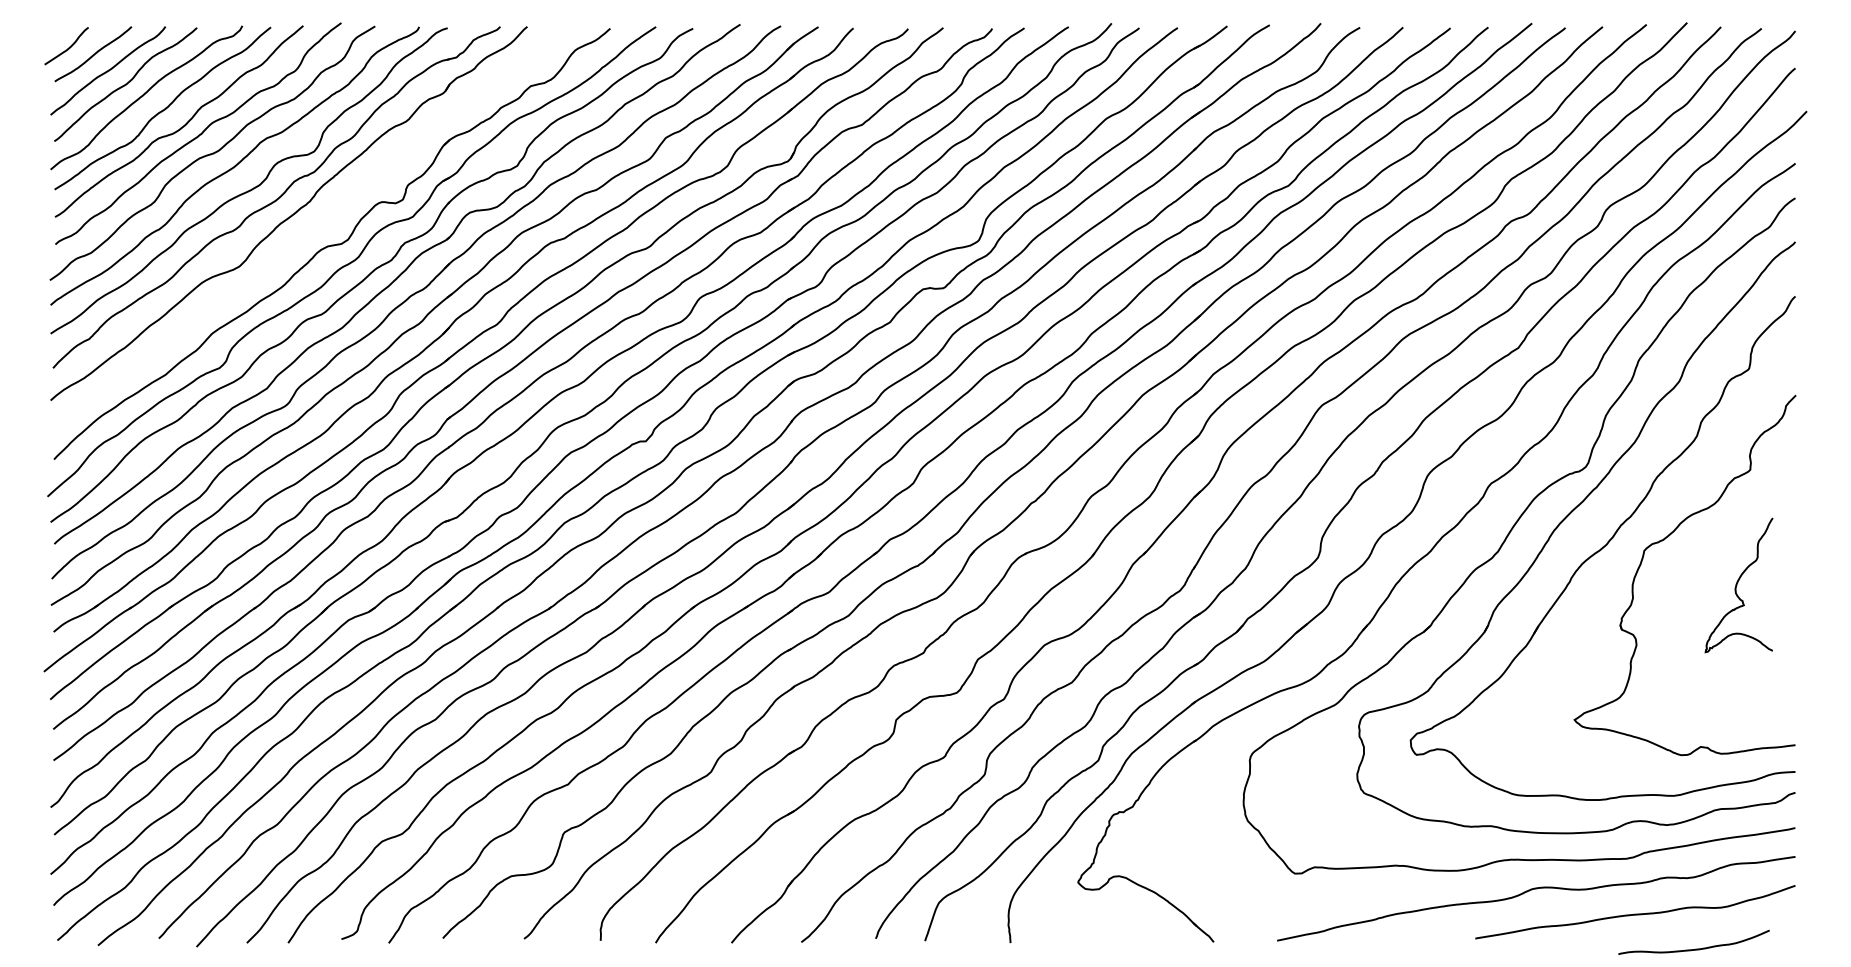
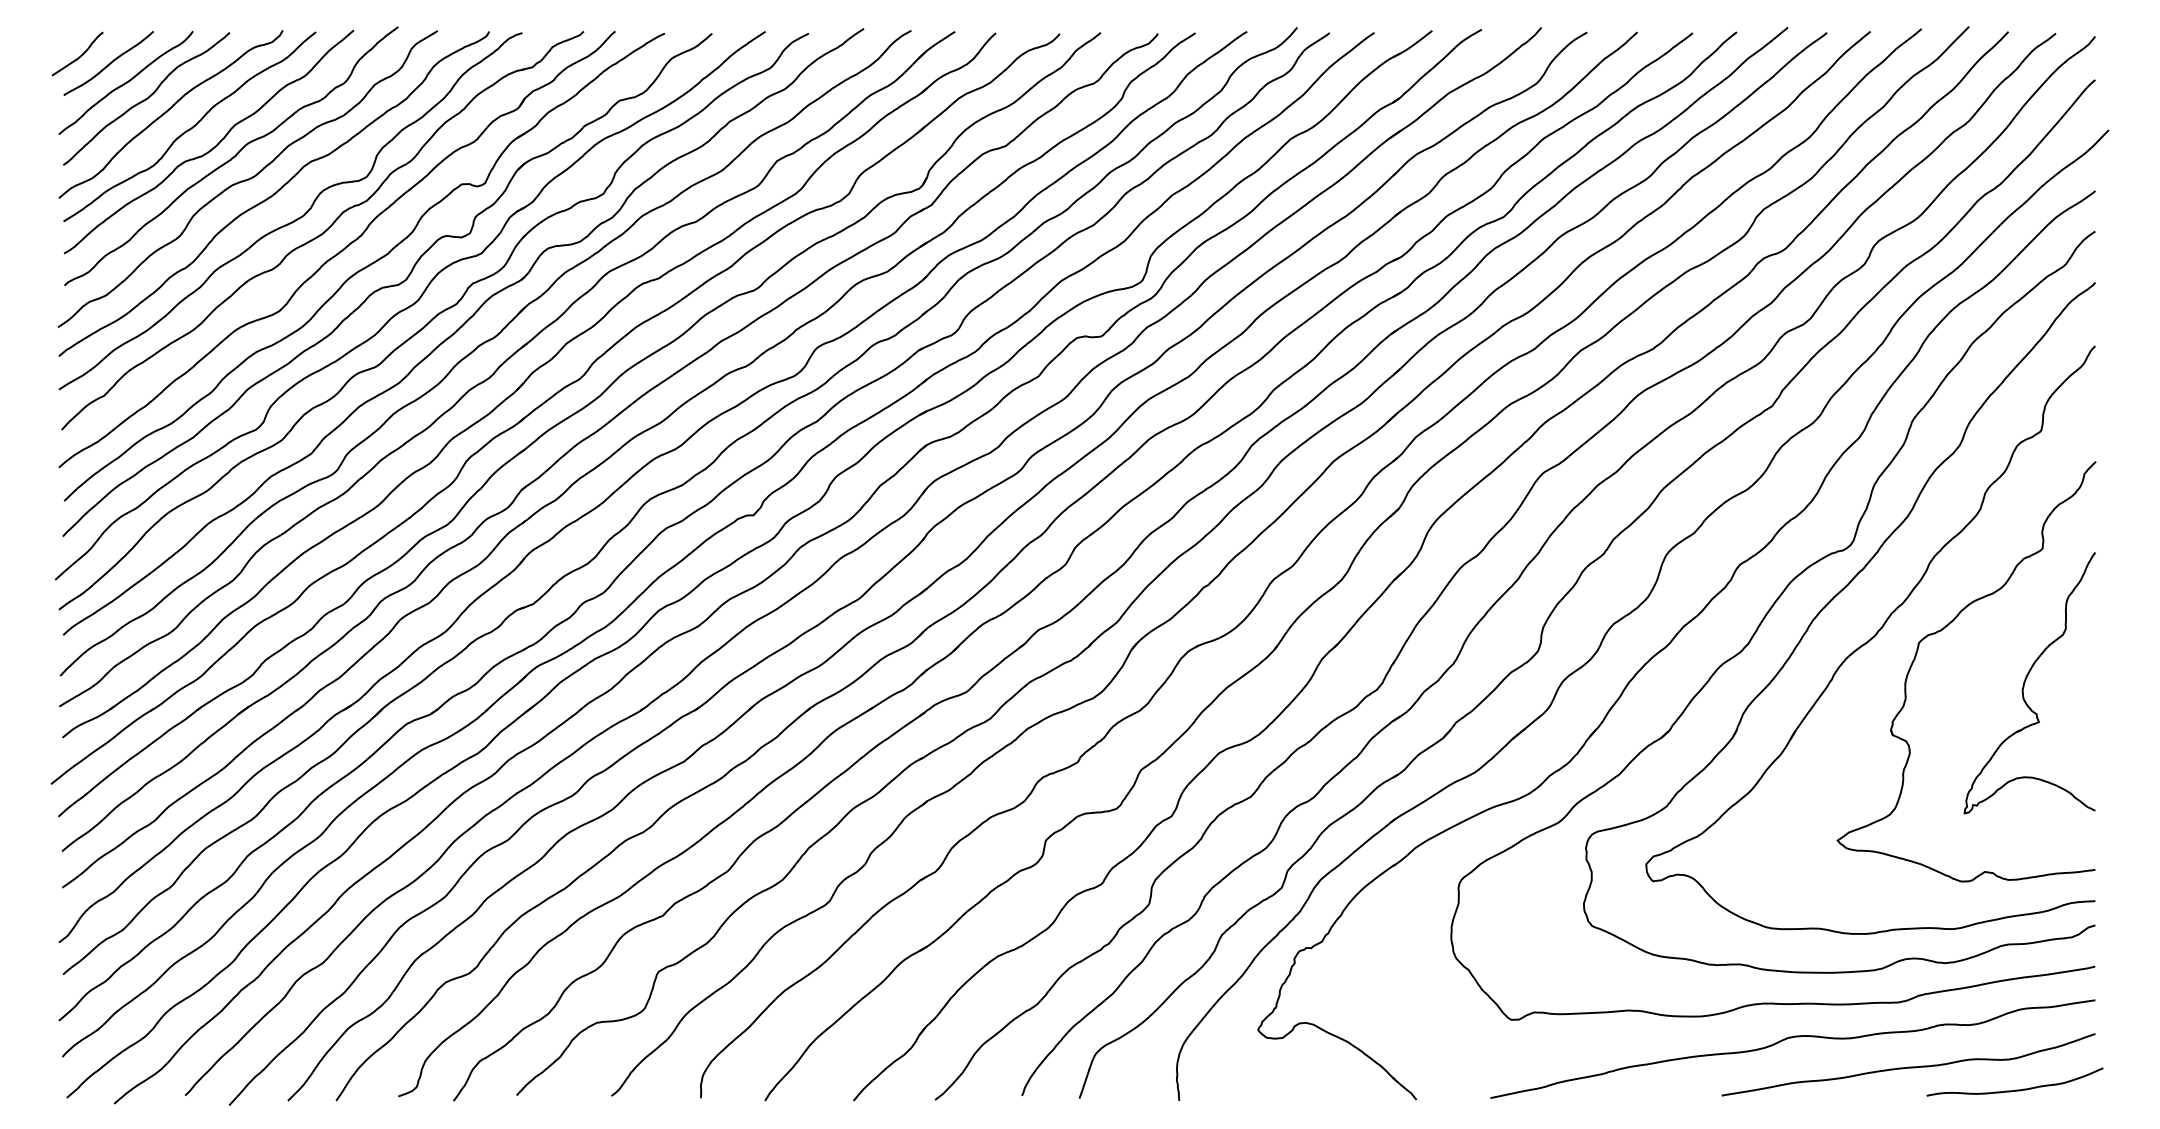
part: (312, 228) -> (364, 266), added
part: (1739, 585) -> (2029, 683), size x1.67
curve: (1694, 948) -> (2015, 1089), moved

